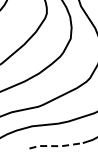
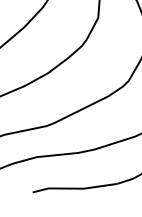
line: (56, 146) -> (75, 189), dashed -> solid

